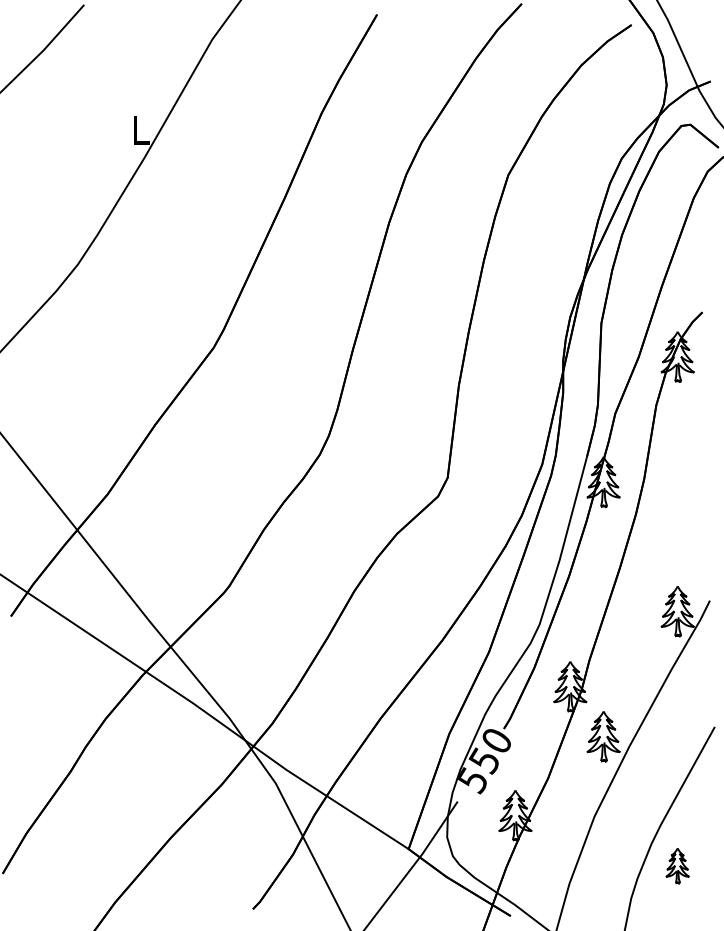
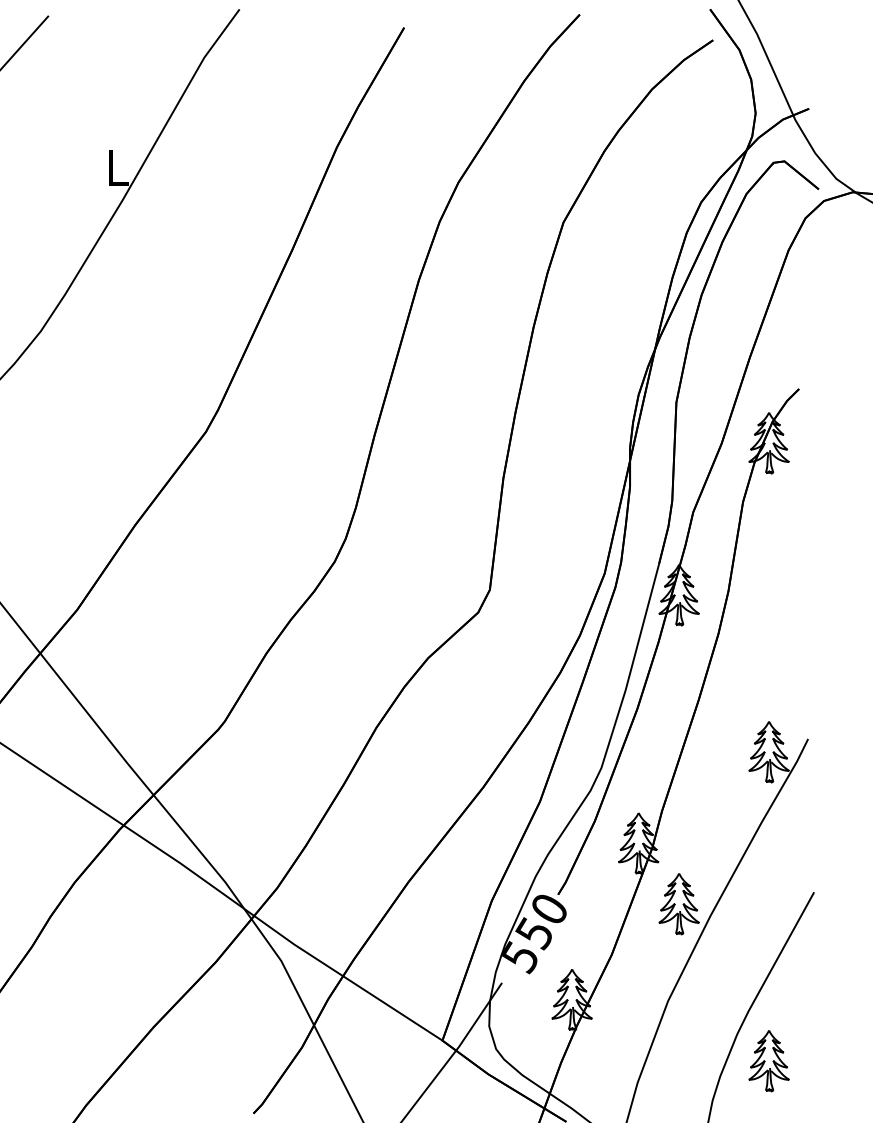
part: (677, 865) -> (768, 1060), size x1.43

